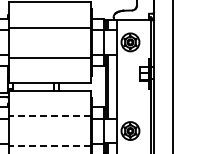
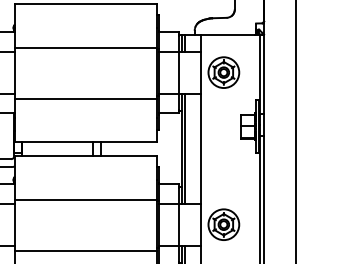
line: (49, 116) -> (84, 199), dashed -> solid
line: (49, 146) -> (84, 251), dashed -> solid

